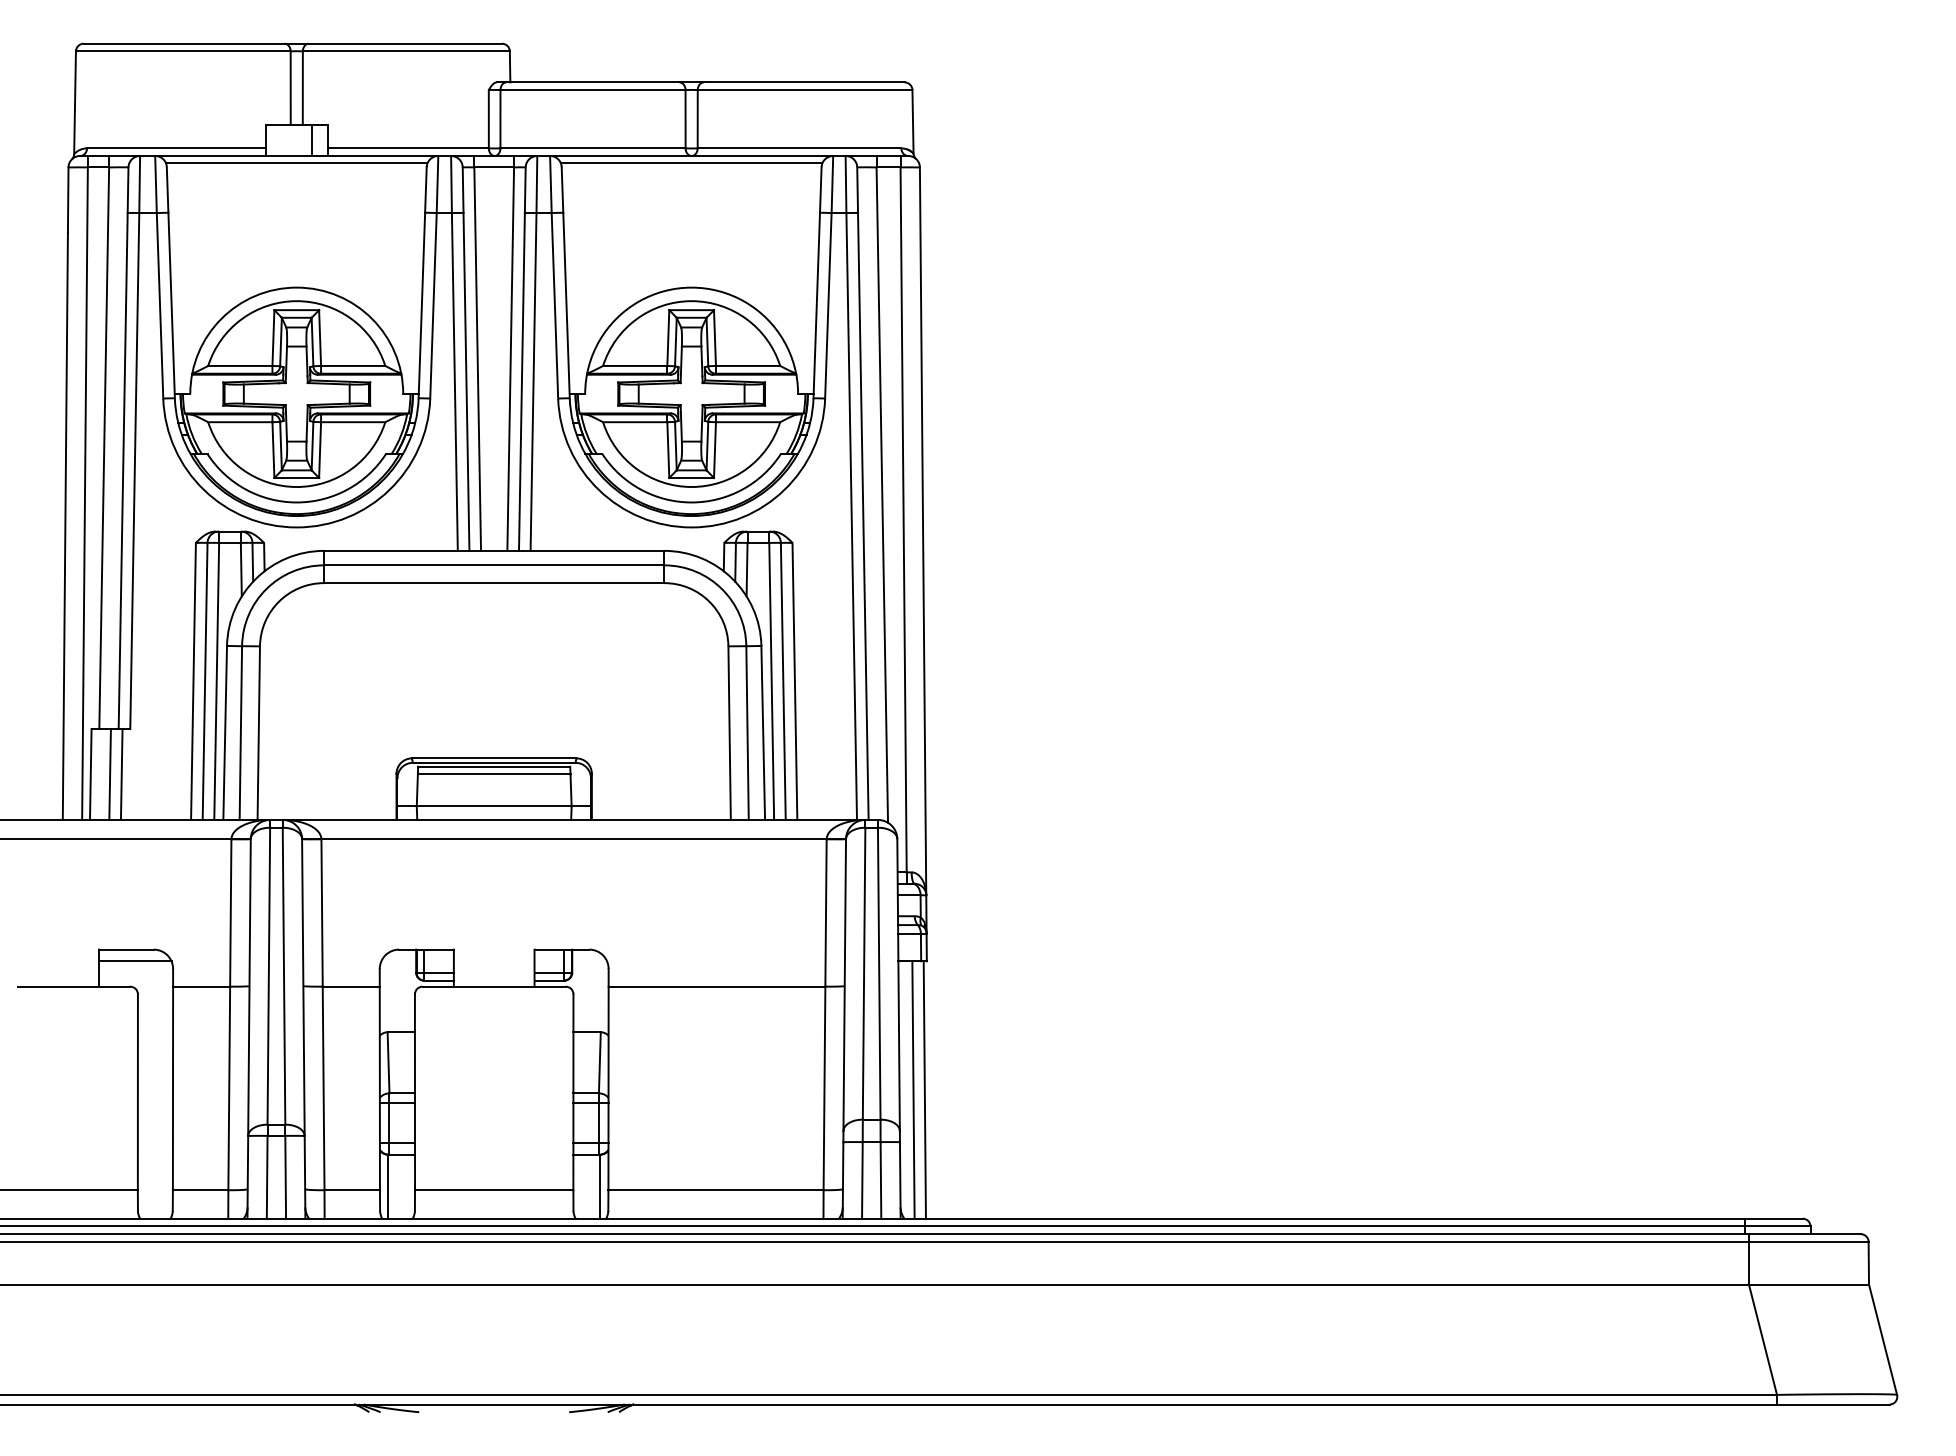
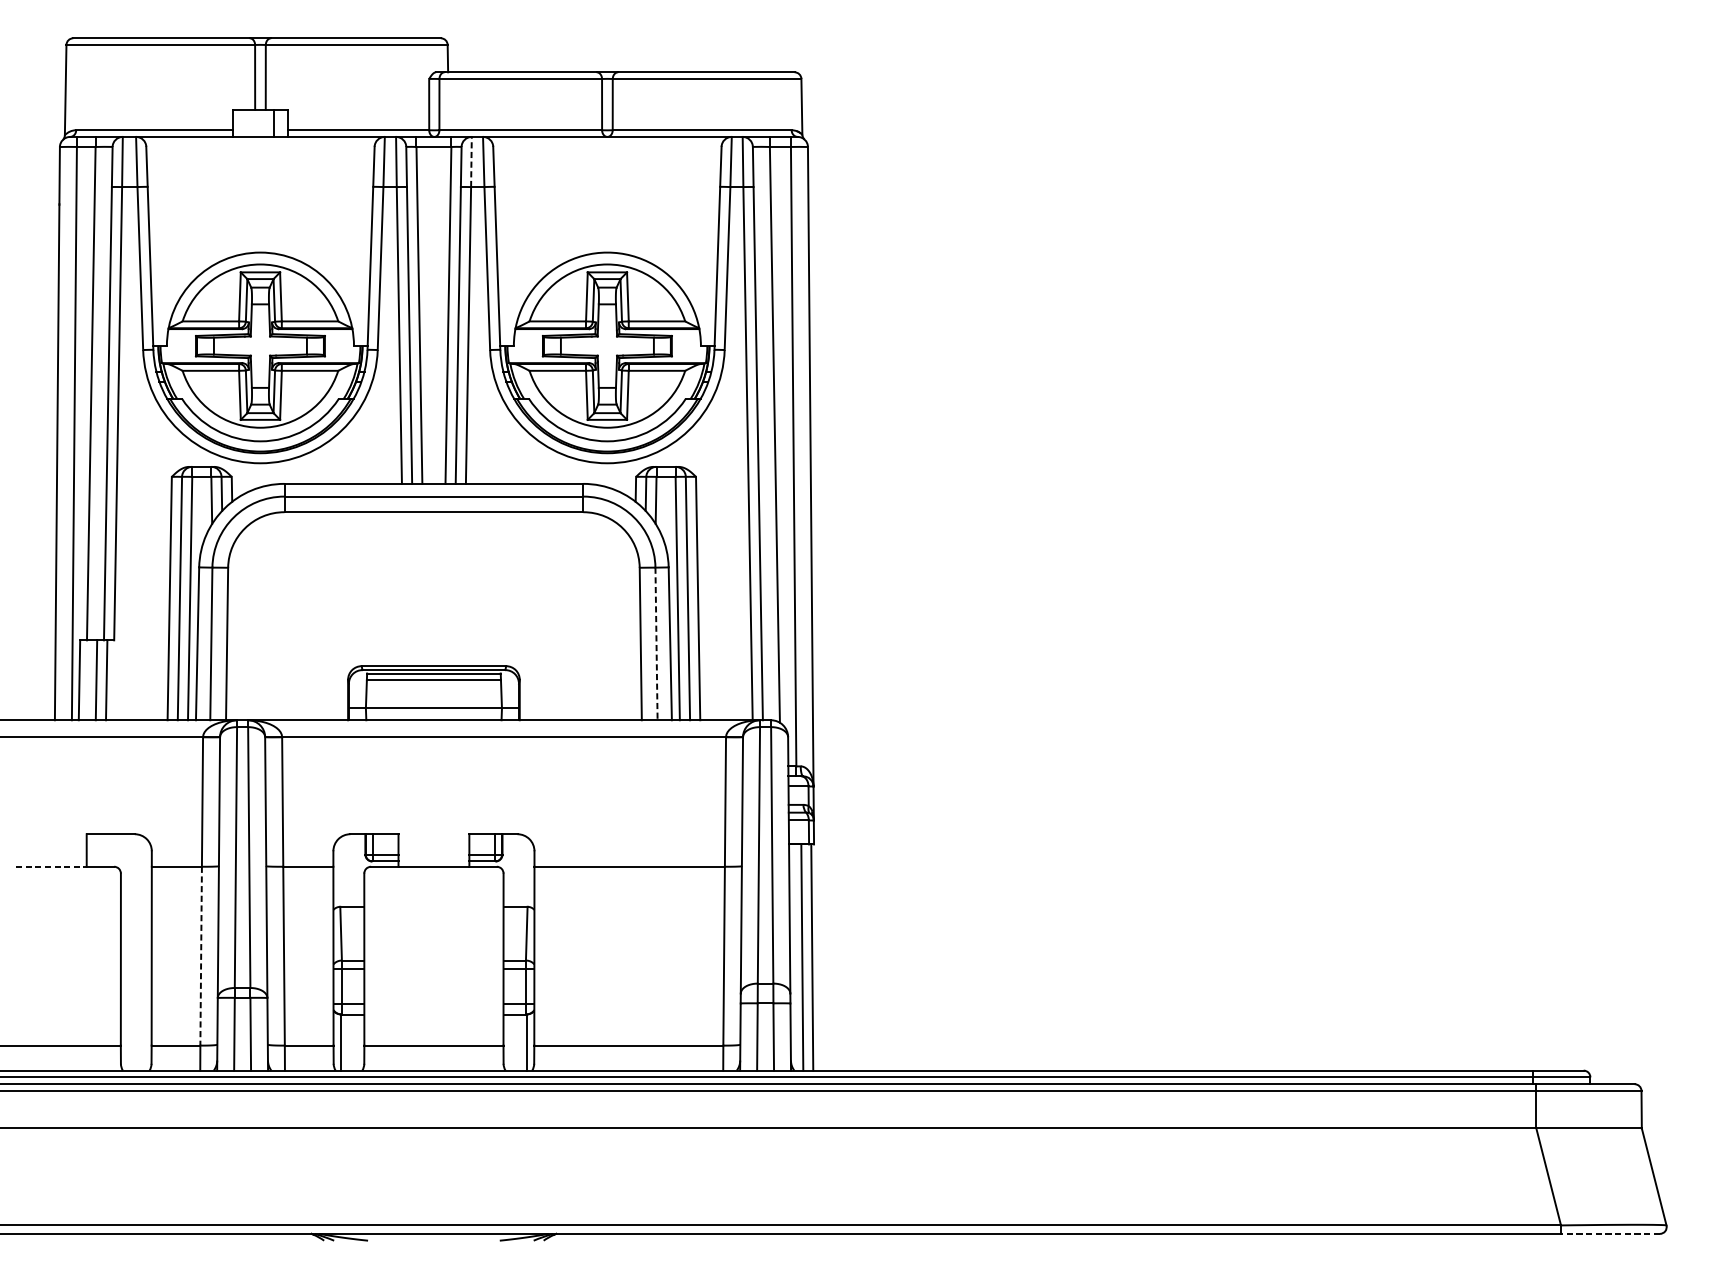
line: (296, 163) -> (260, 143), removed
line: (691, 163) -> (607, 143), removed
line: (536, 184) -> (471, 161), solid -> dashed
line: (747, 733) -> (656, 644), solid -> dashed
line: (135, 961) -> (118, 844), removed
line: (59, 986) -> (52, 866), solid -> dashed
line: (229, 1088) -> (201, 956), solid -> dashed
line: (1832, 1404) -> (1609, 1233), solid -> dashed

